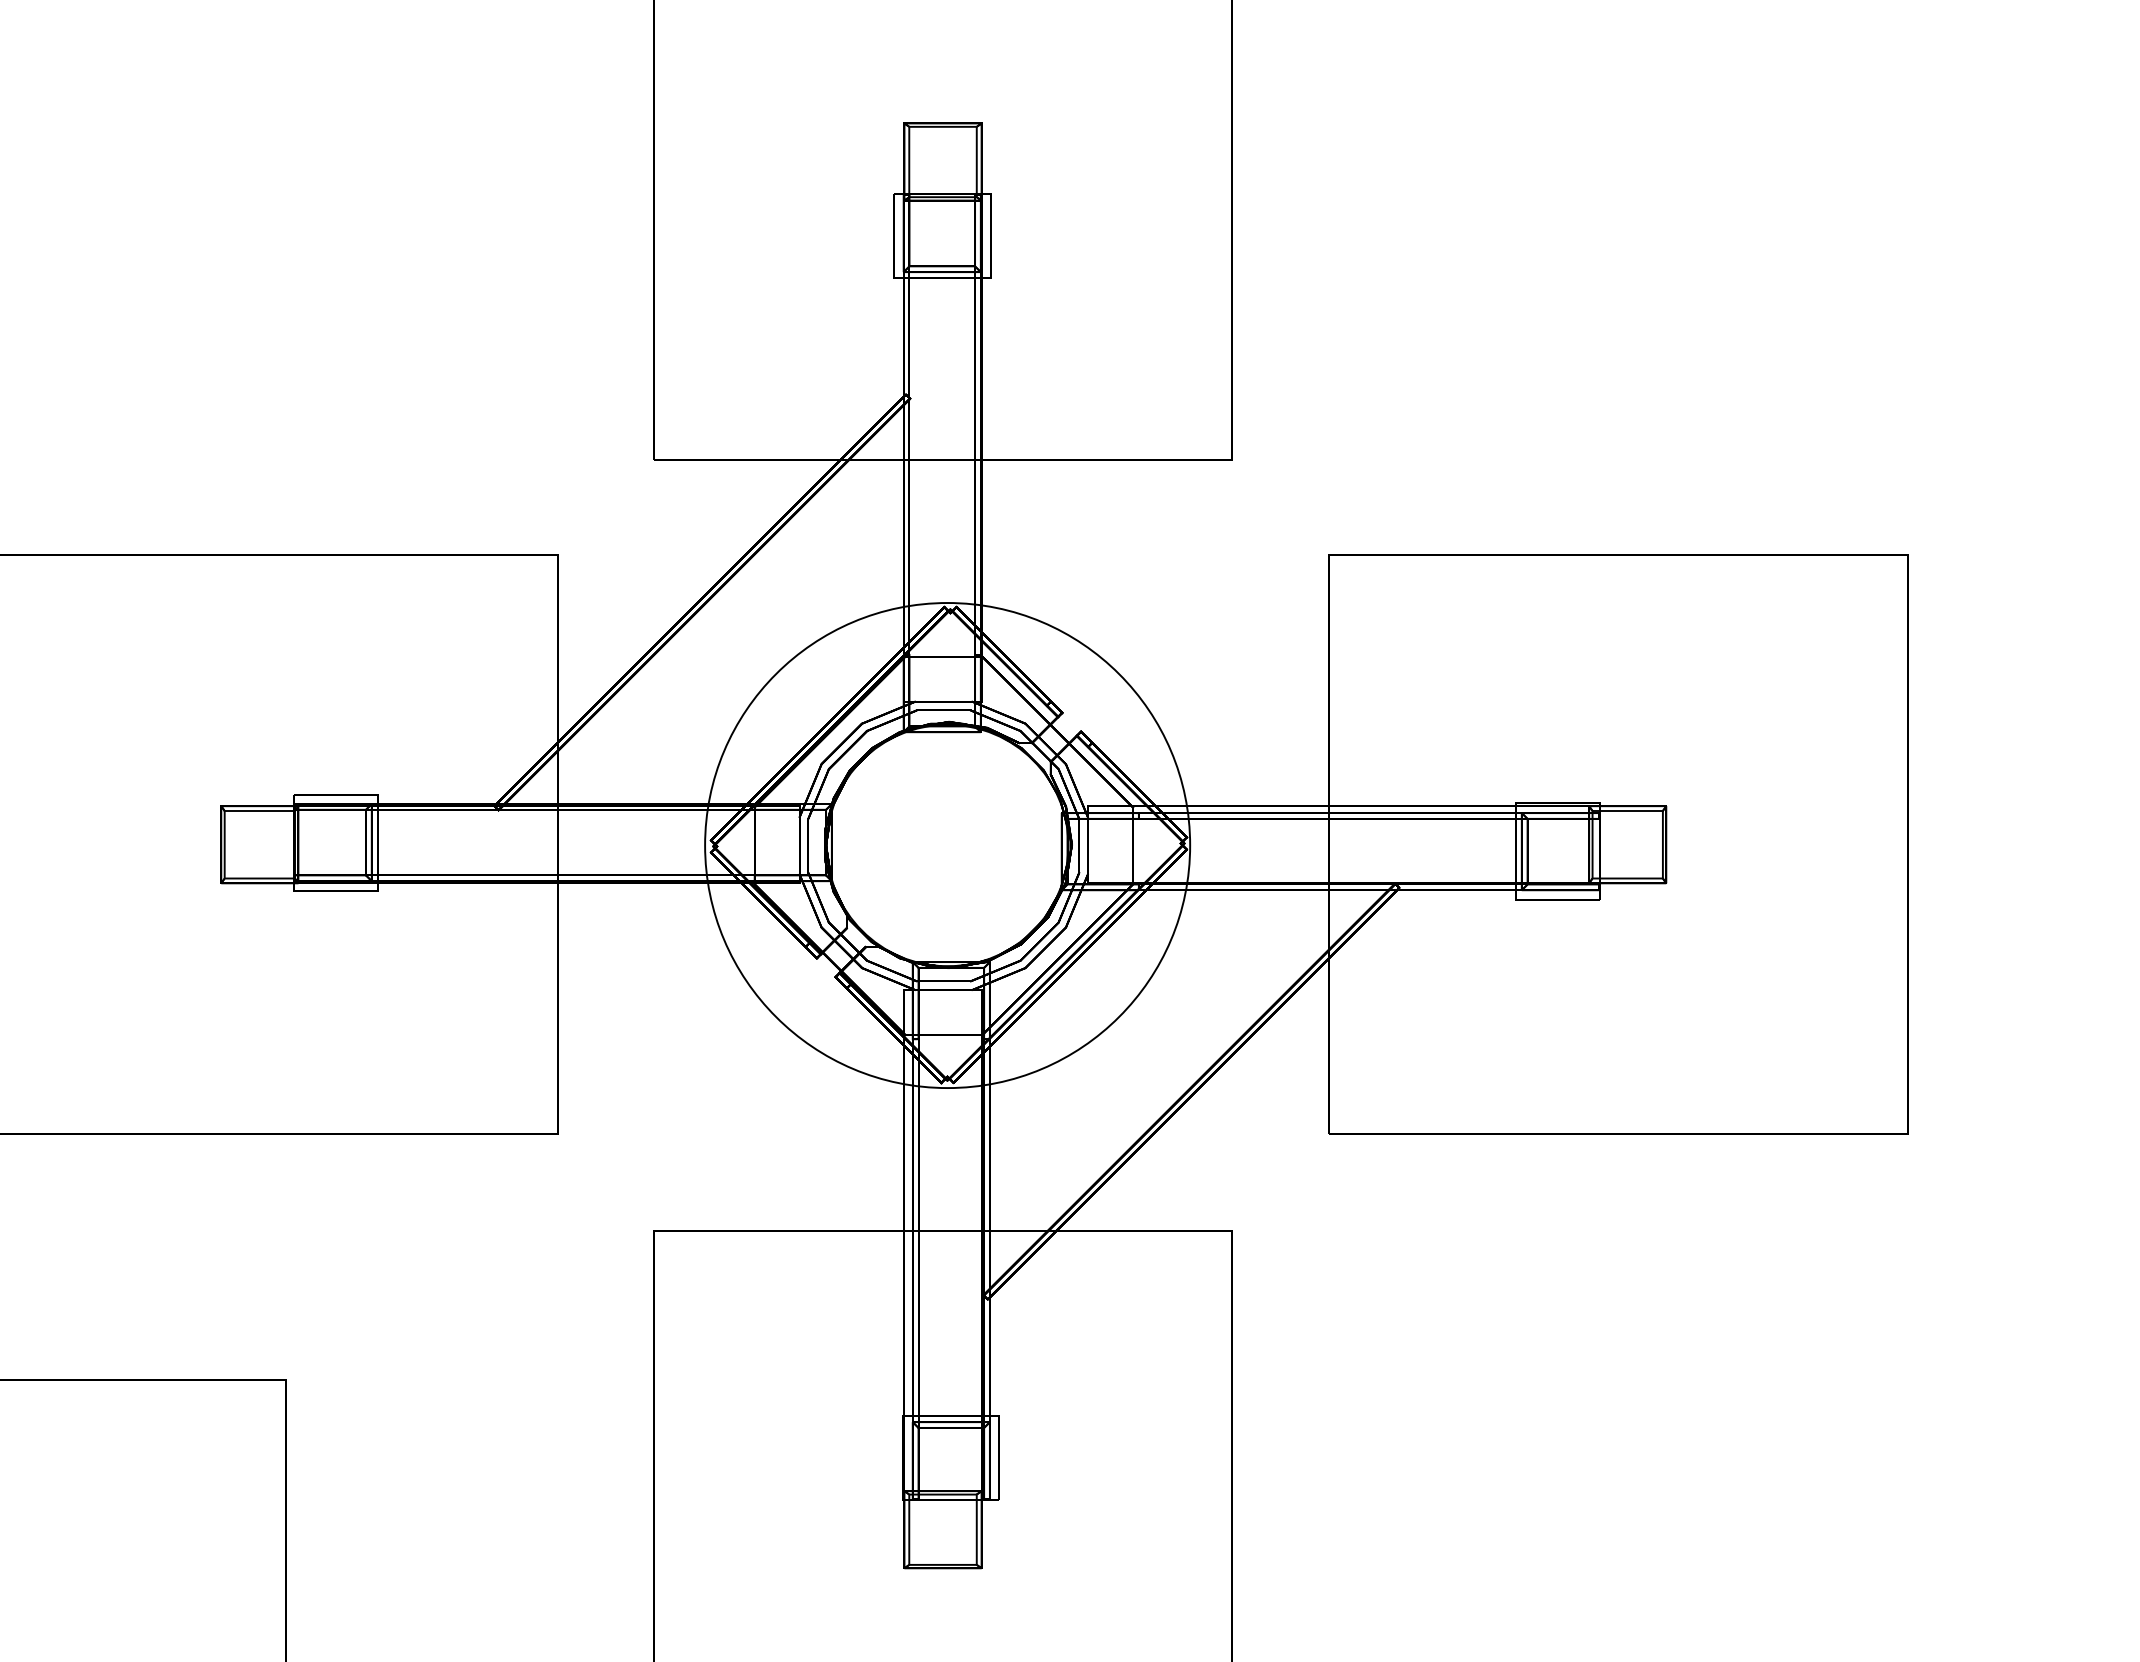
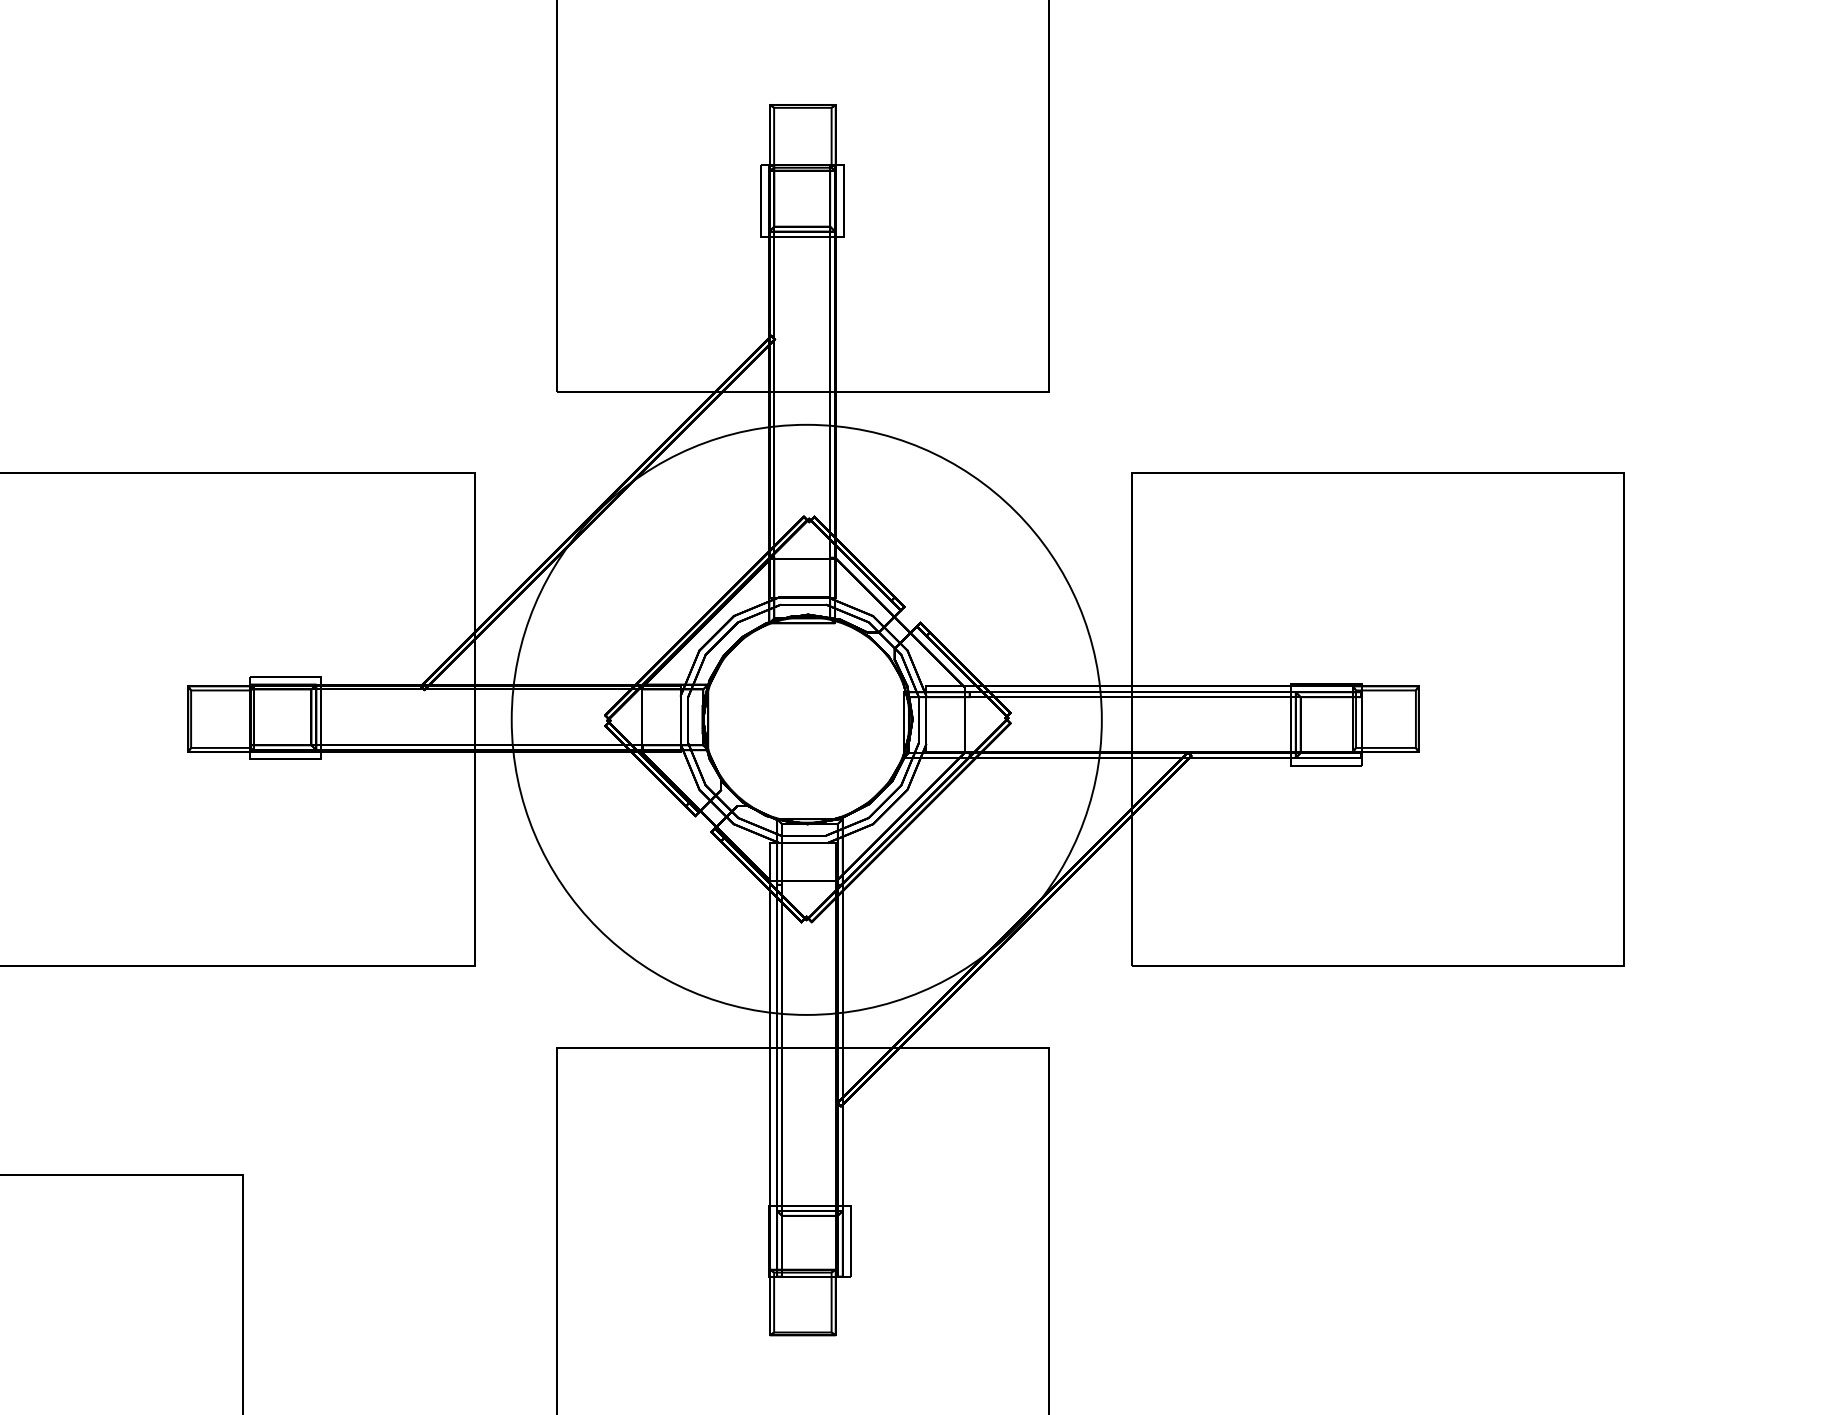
circle: (947, 845) -> (806, 719), size x1.43

